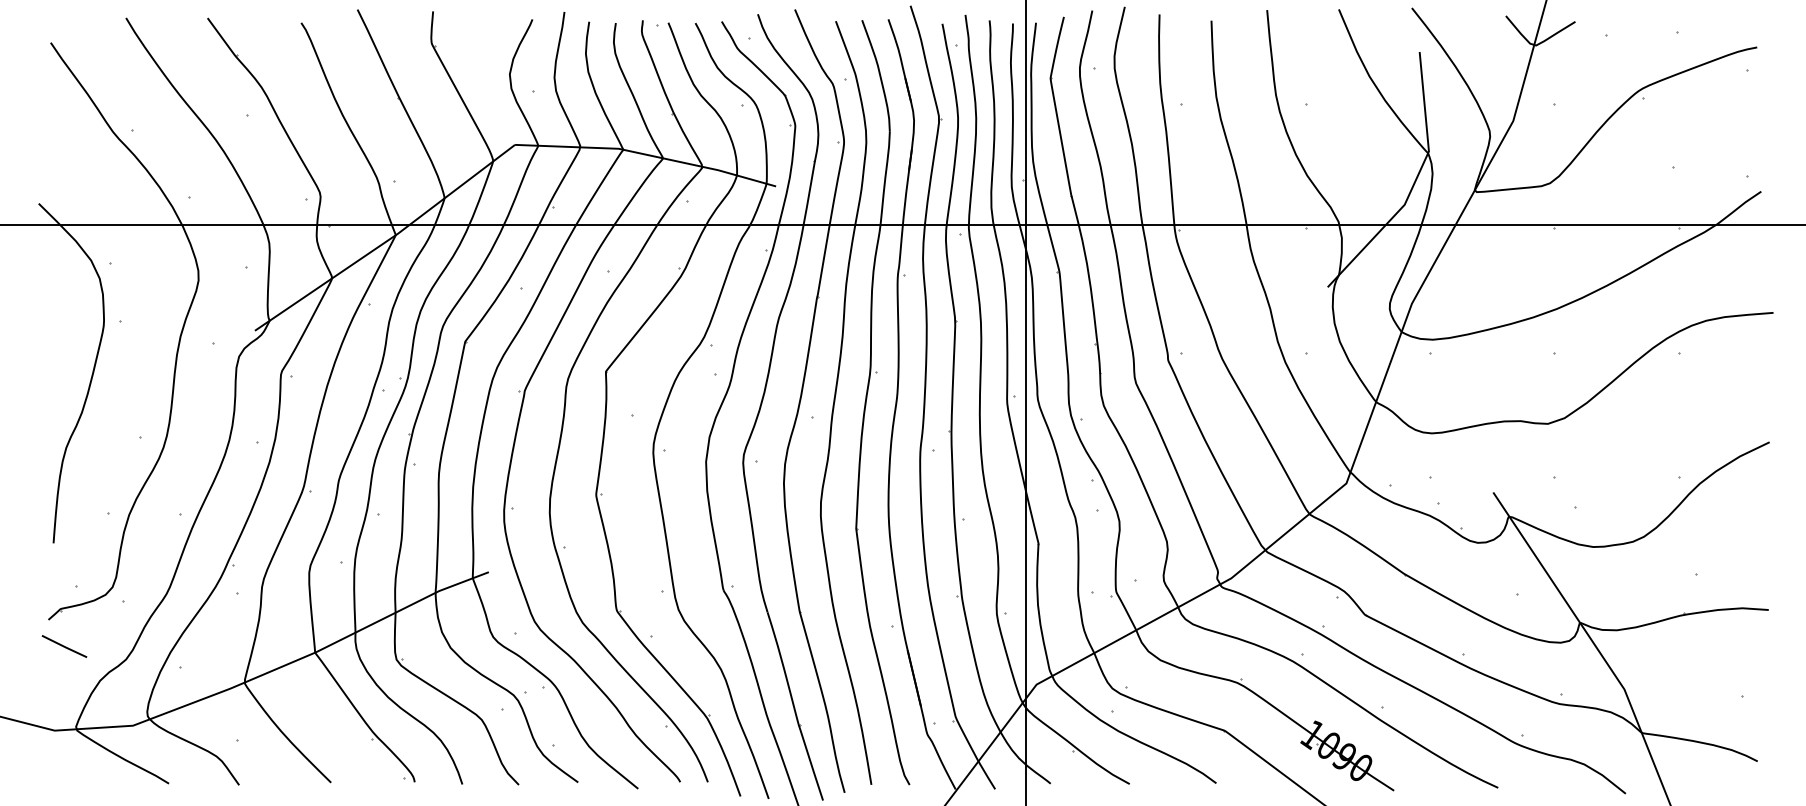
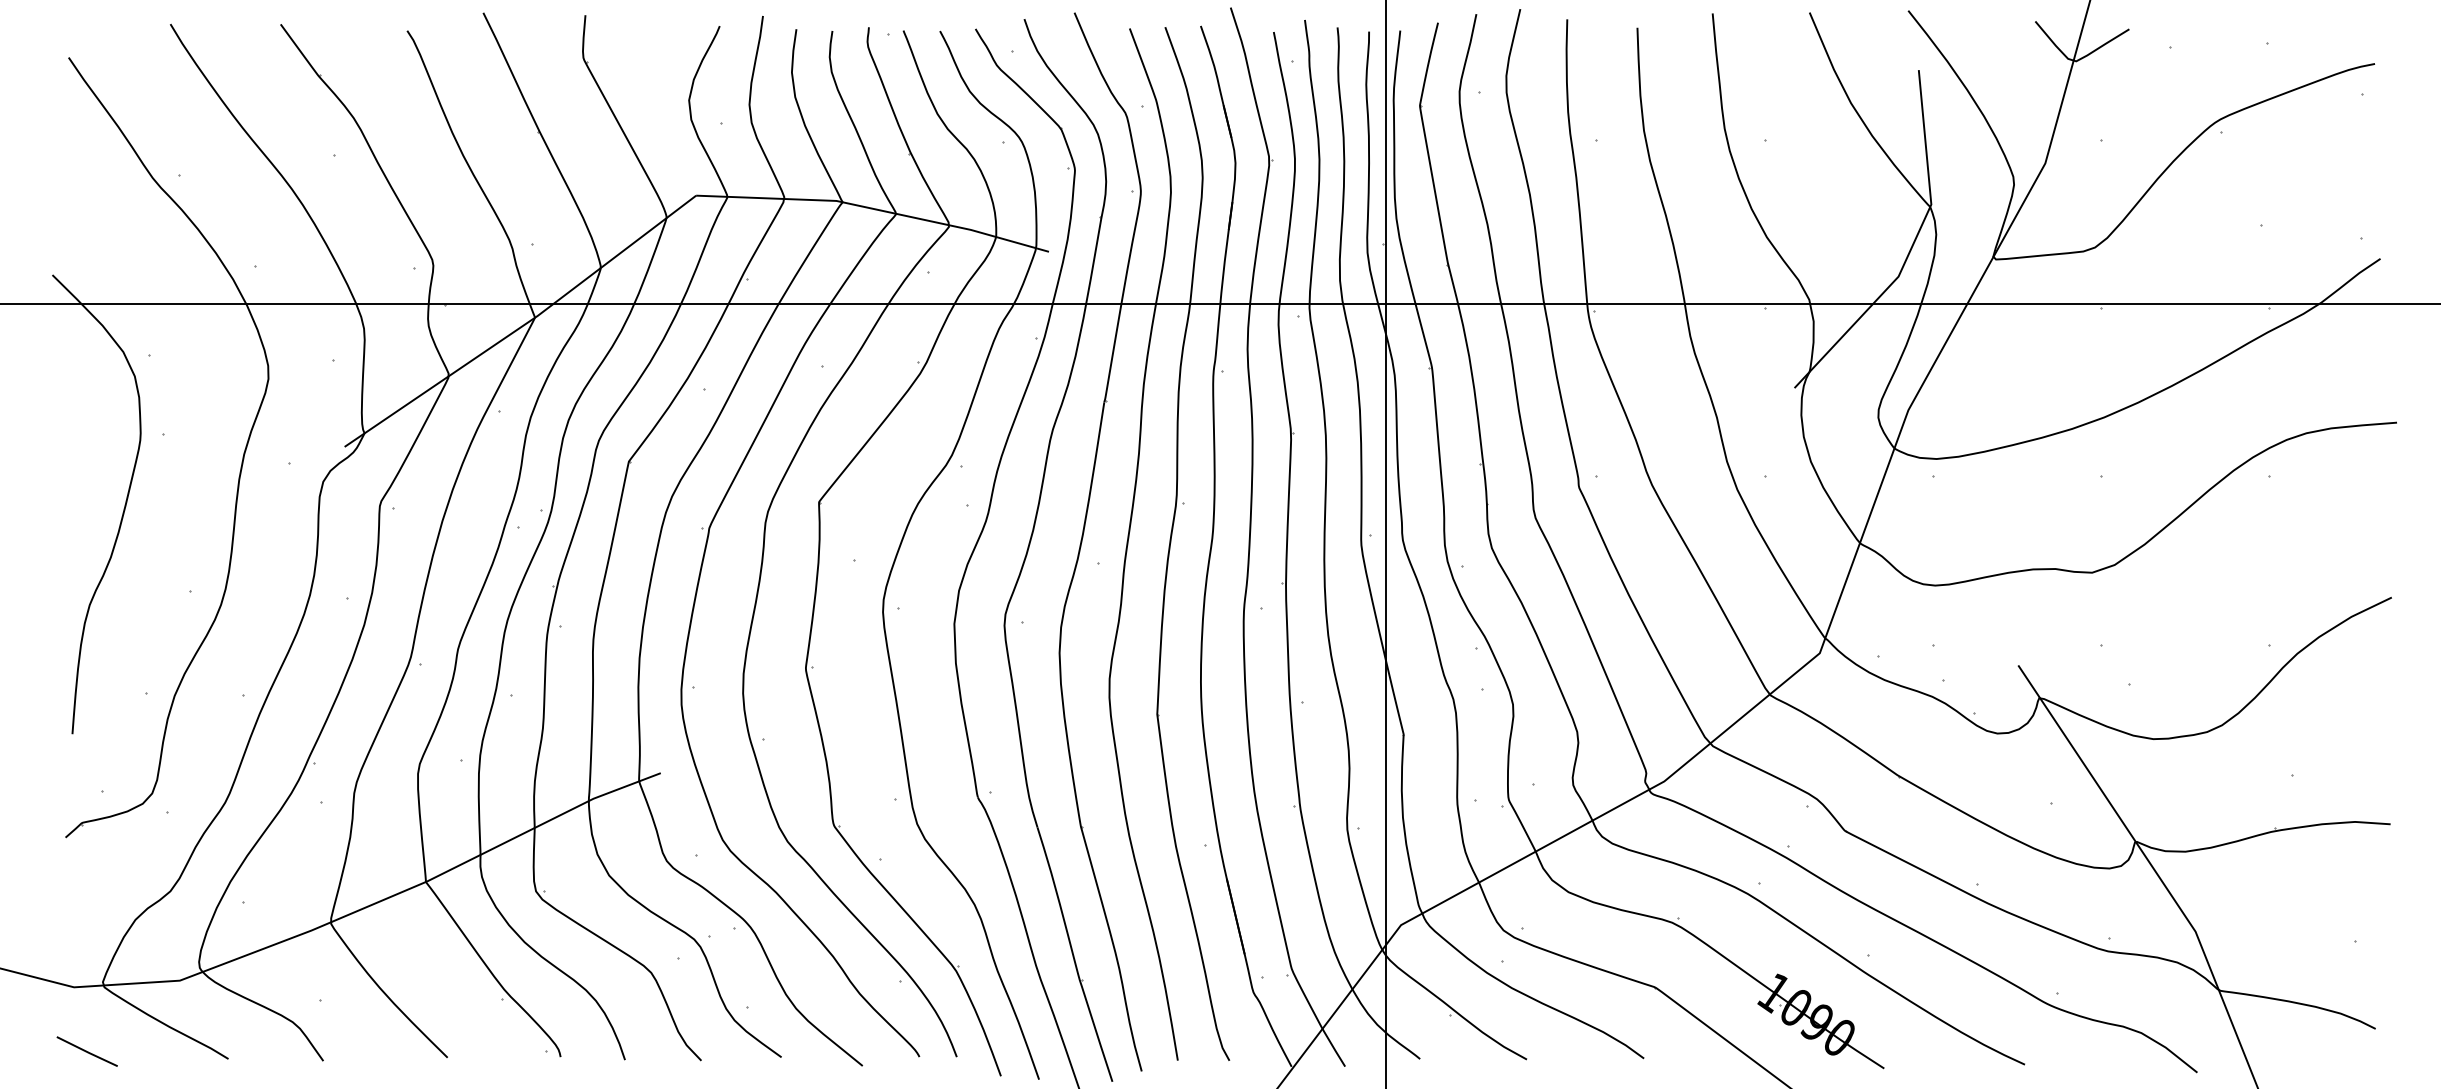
line: (63, 646) -> (86, 1051), moved

